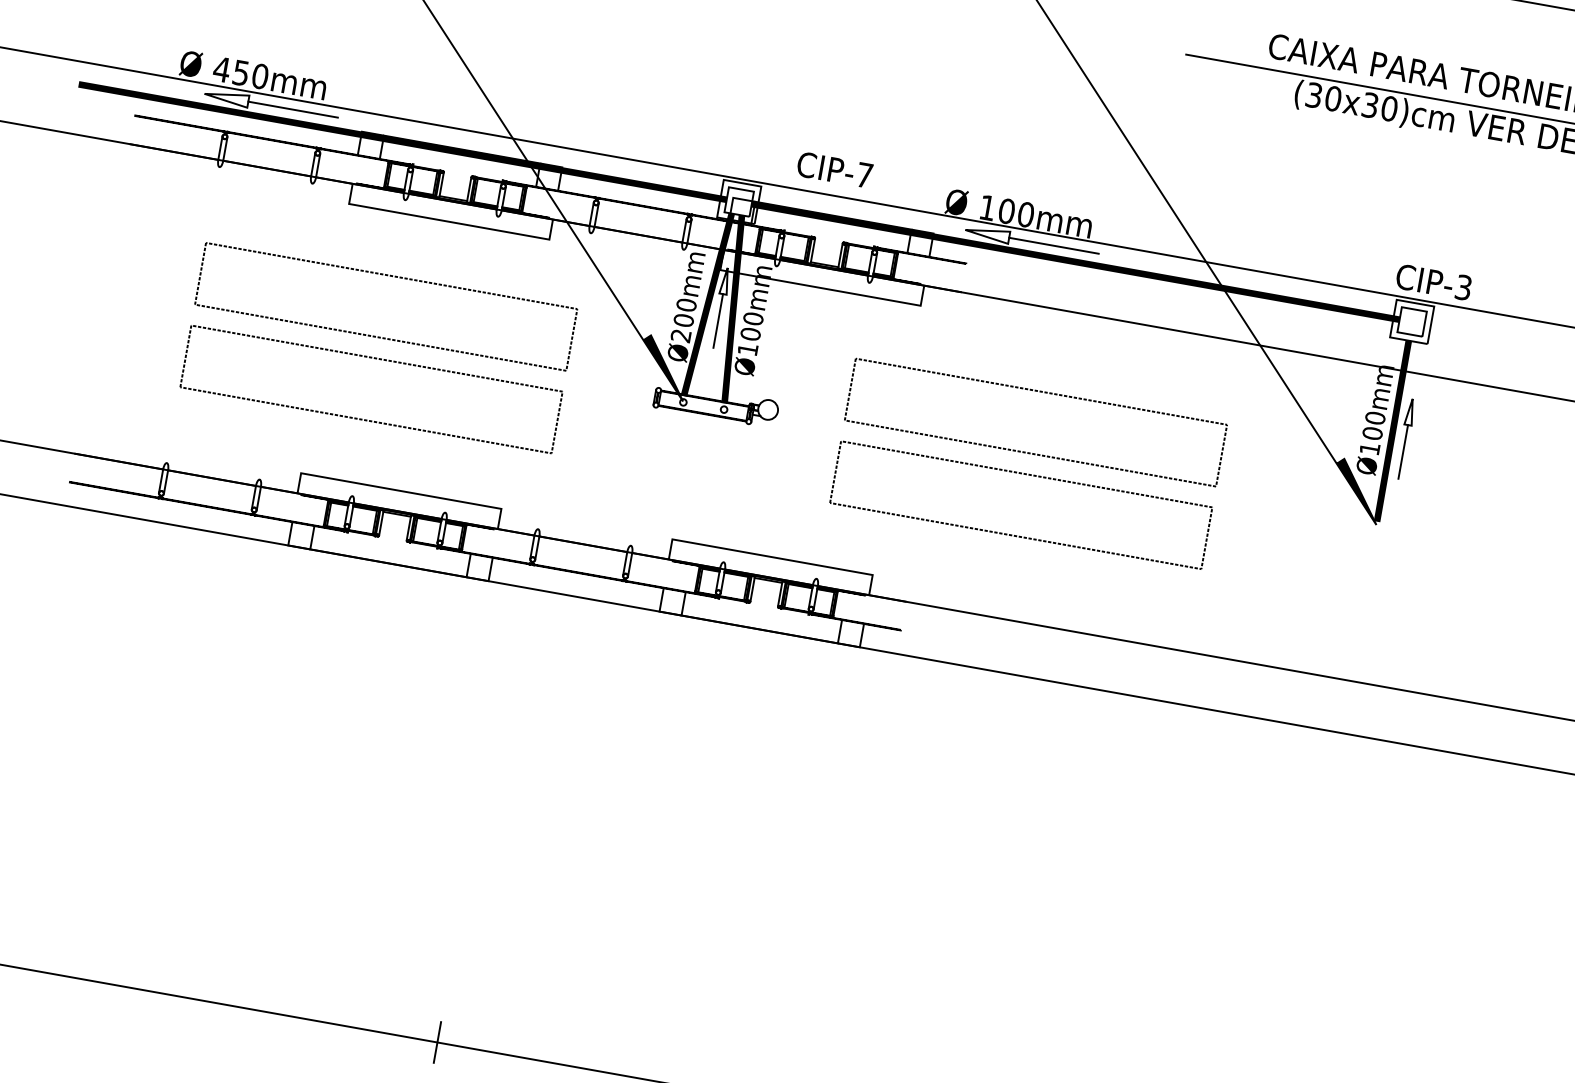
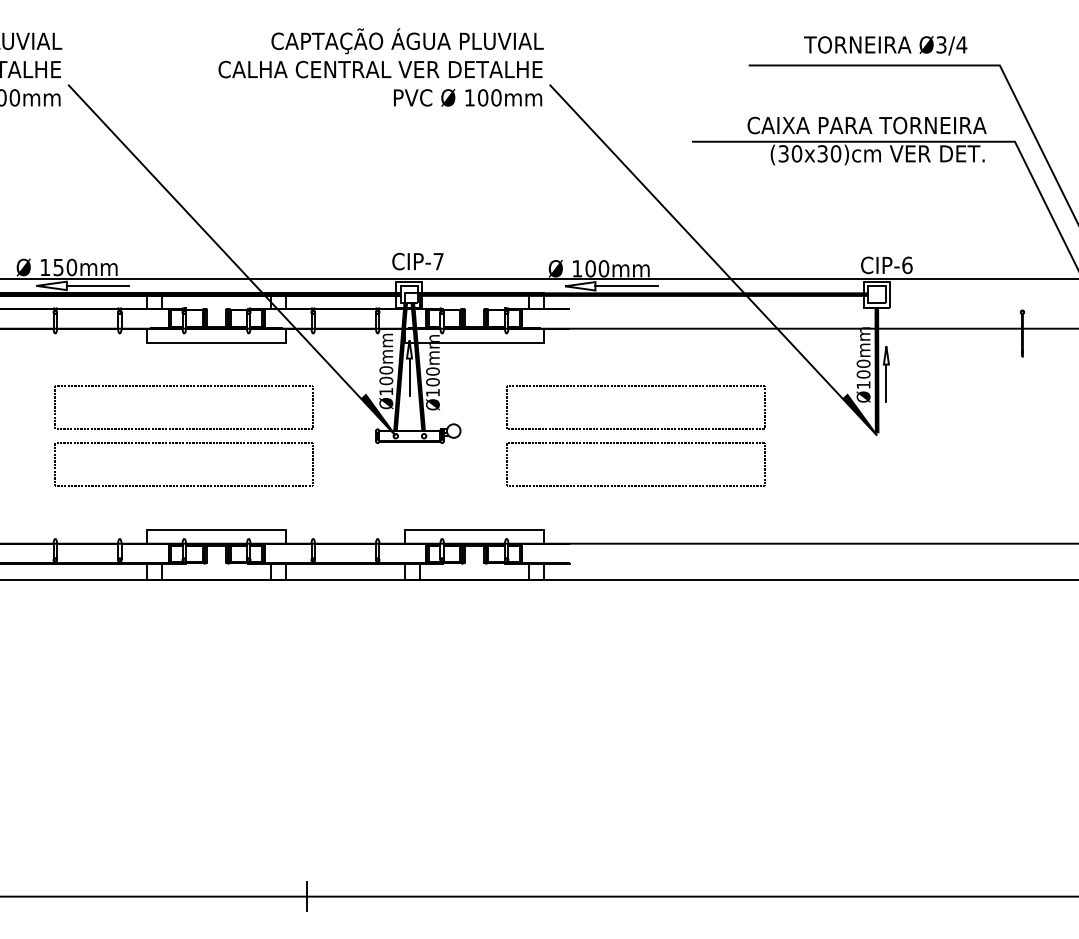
text: (220, 69) -> (44, 267), 450mm -> 150mm
text: (834, 169) -> (417, 261), moved
text: (1463, 287) -> (907, 265), CIP-3 -> CIP-6
text: (679, 335) -> (385, 391), Ø200mm -> Ø100mm

